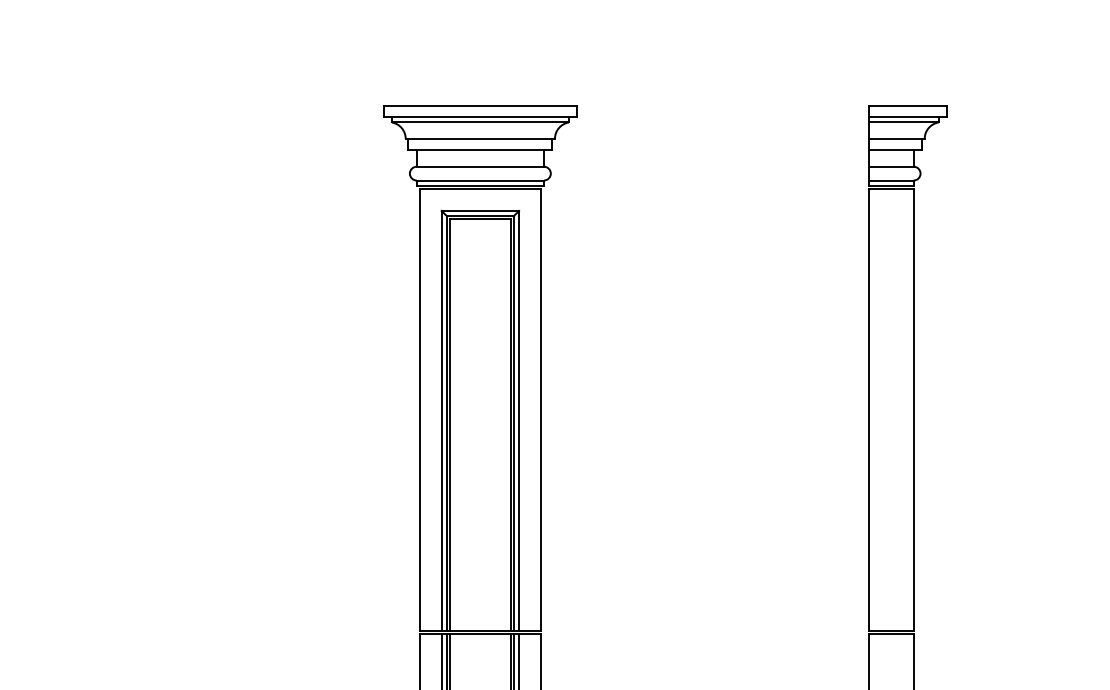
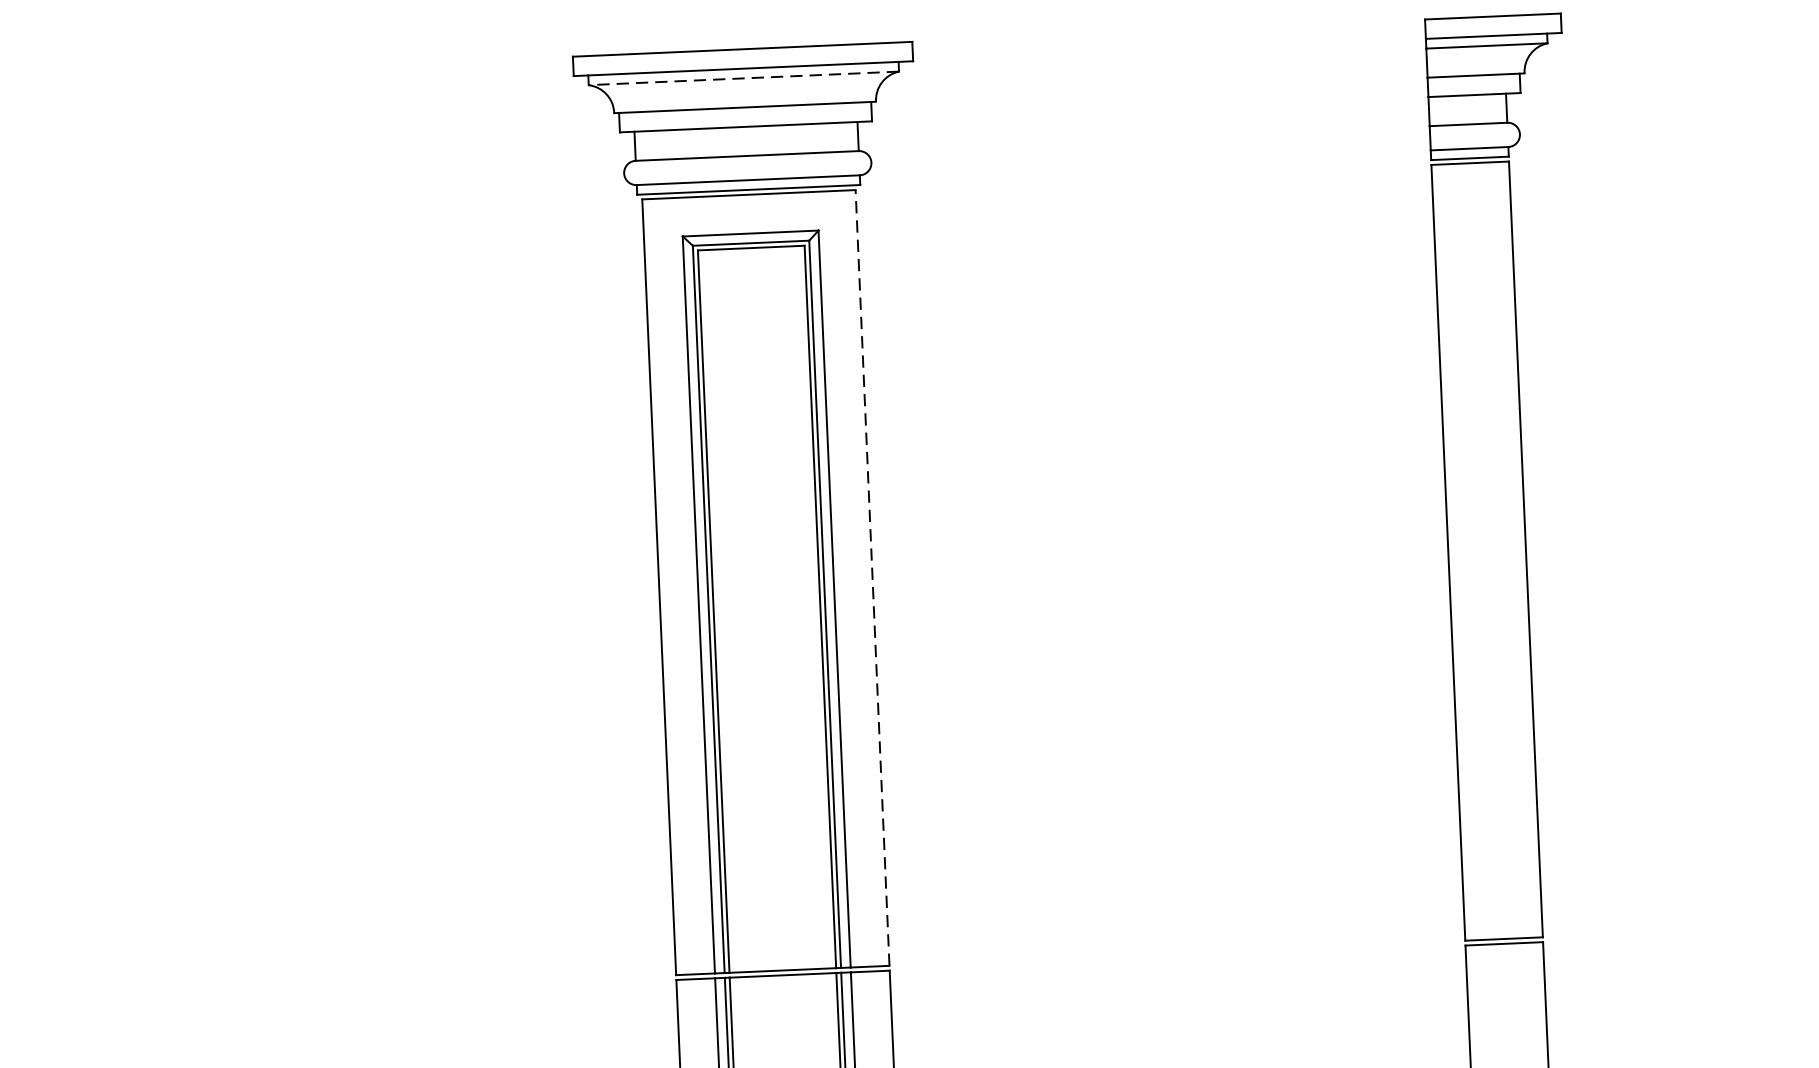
line: (479, 122) -> (742, 78), solid -> dashed
line: (541, 409) -> (873, 577), solid -> dashed

